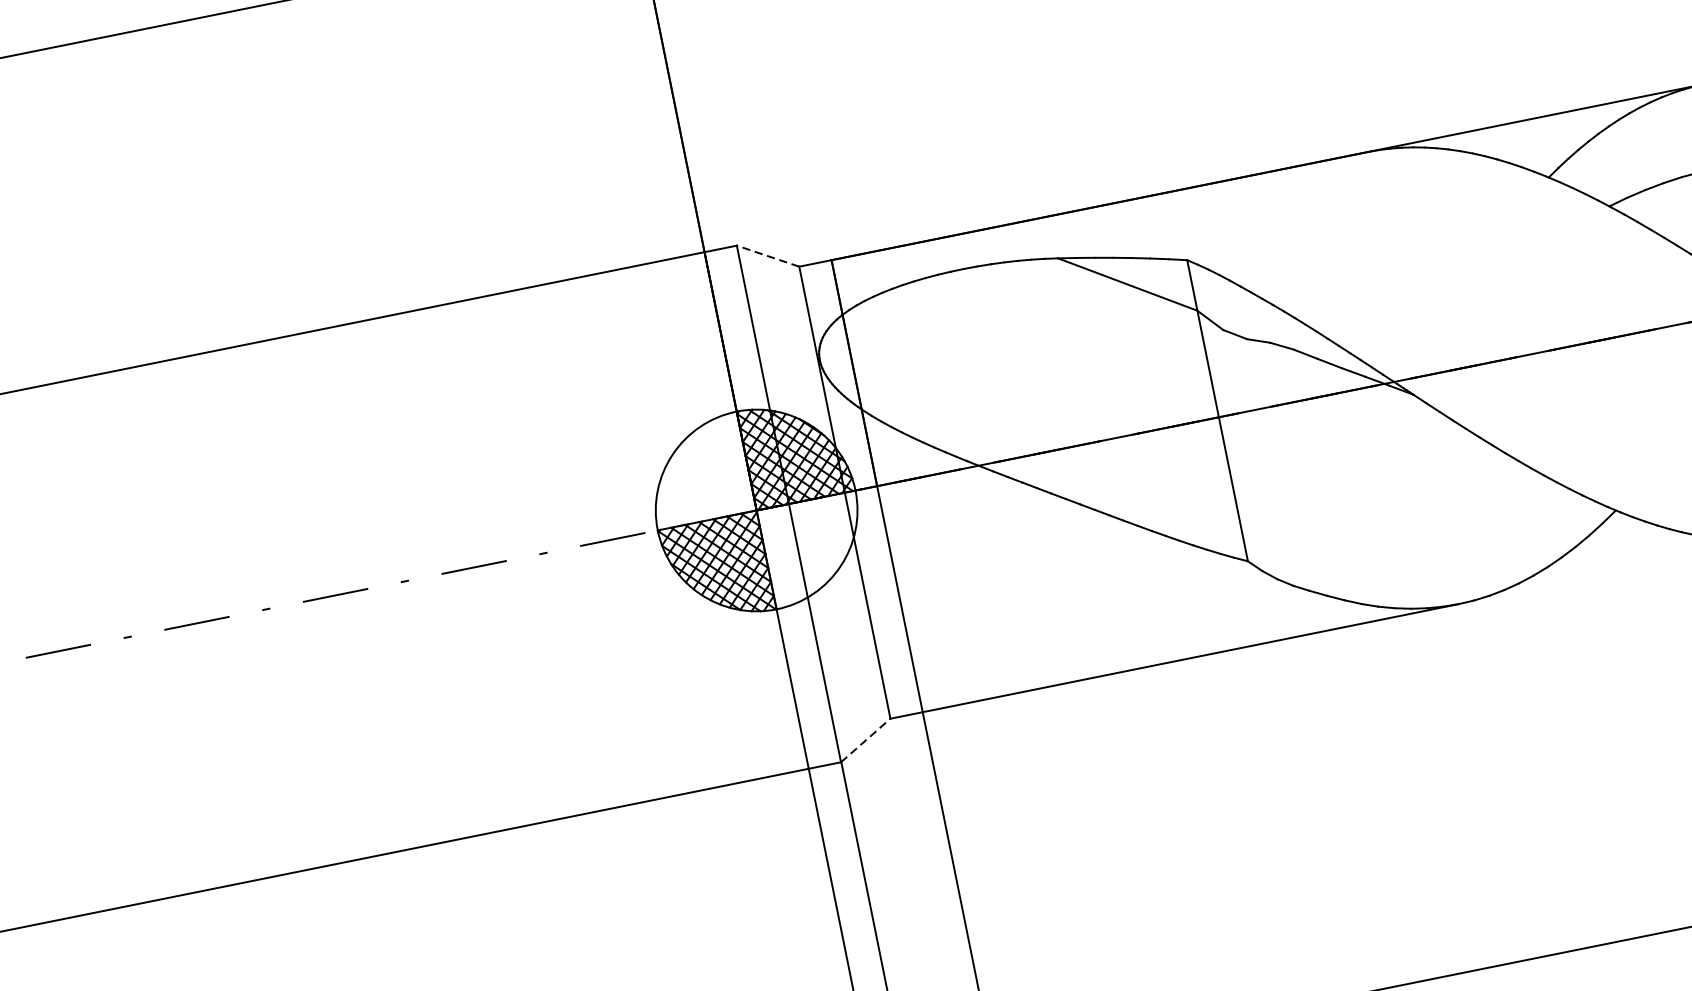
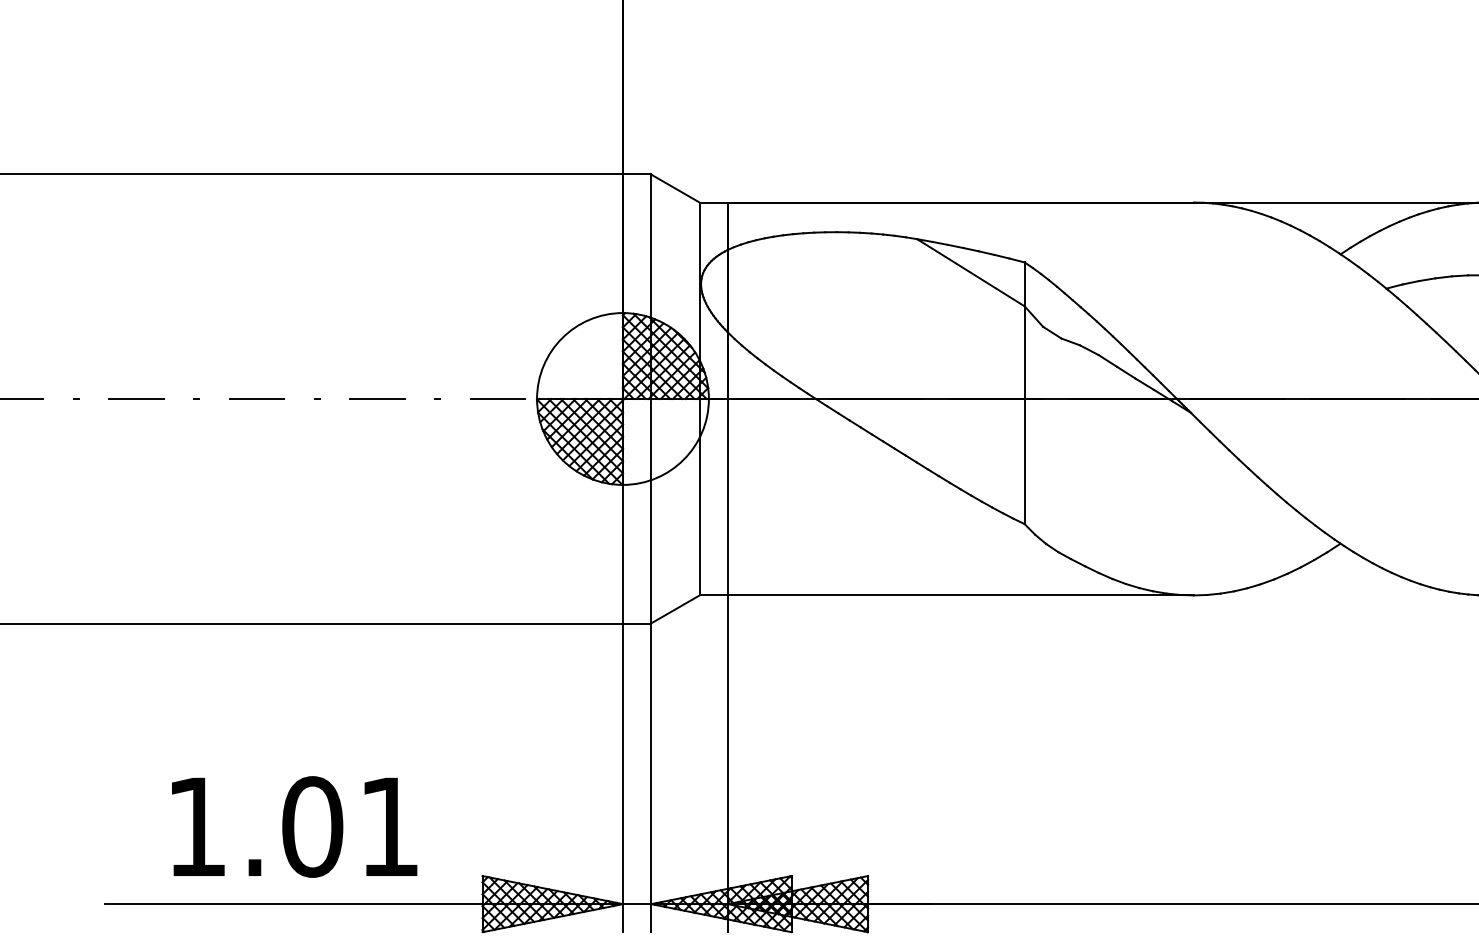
line: (767, 256) -> (674, 188), dashed -> solid
line: (865, 740) -> (675, 609), dashed -> solid

